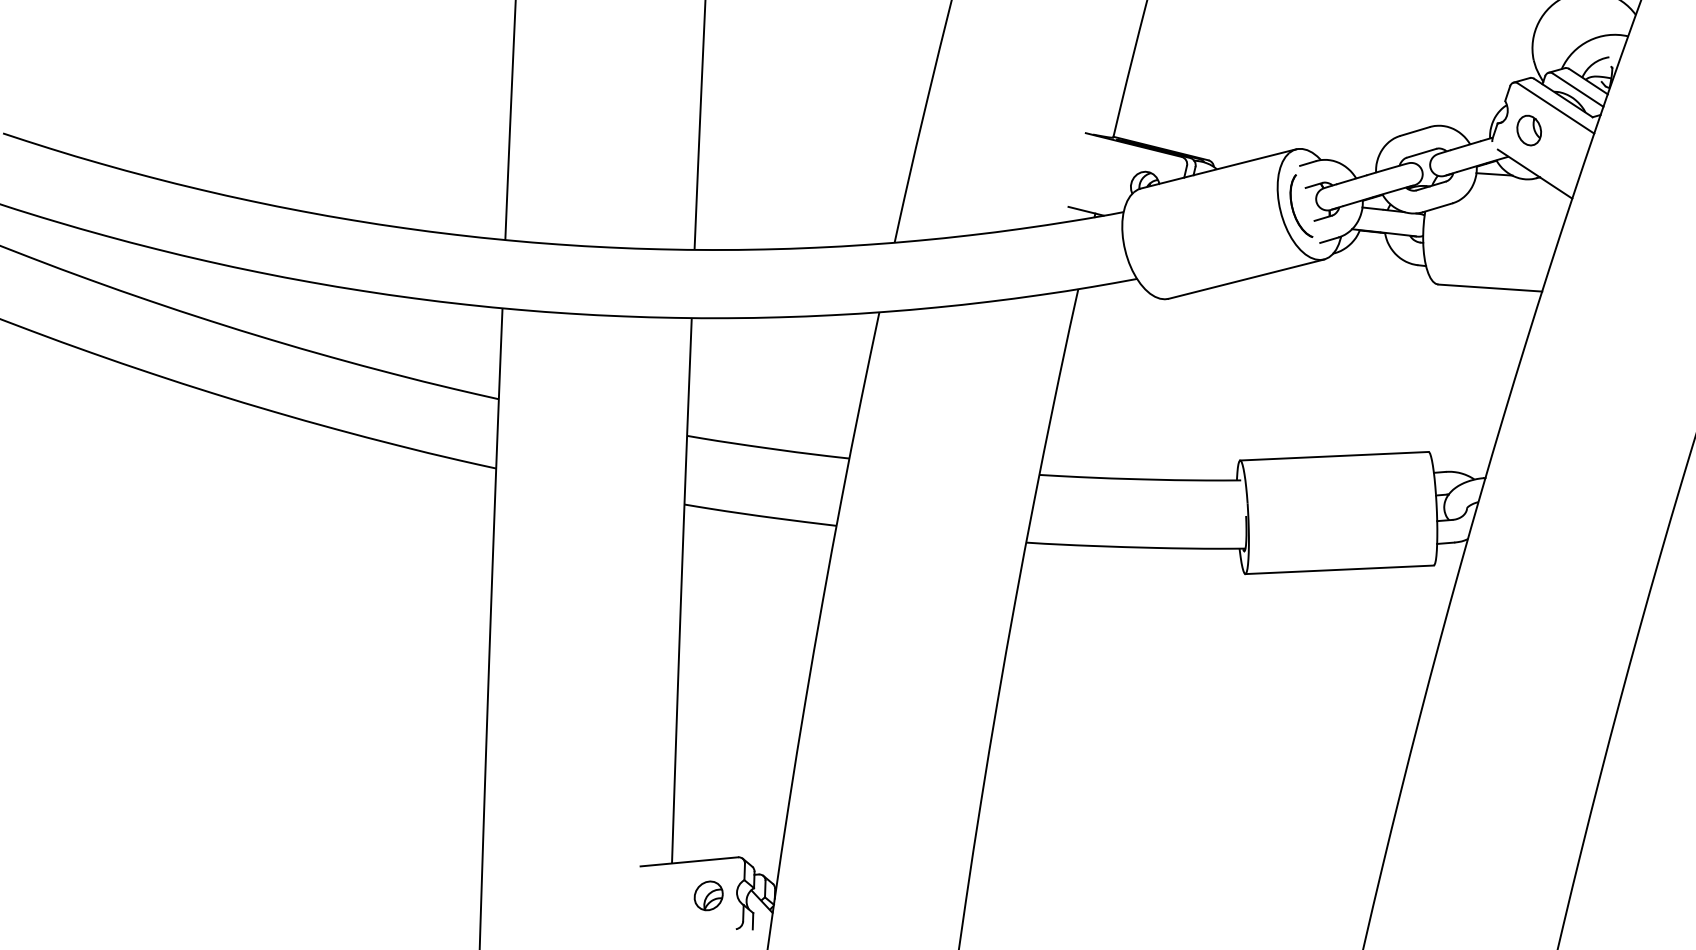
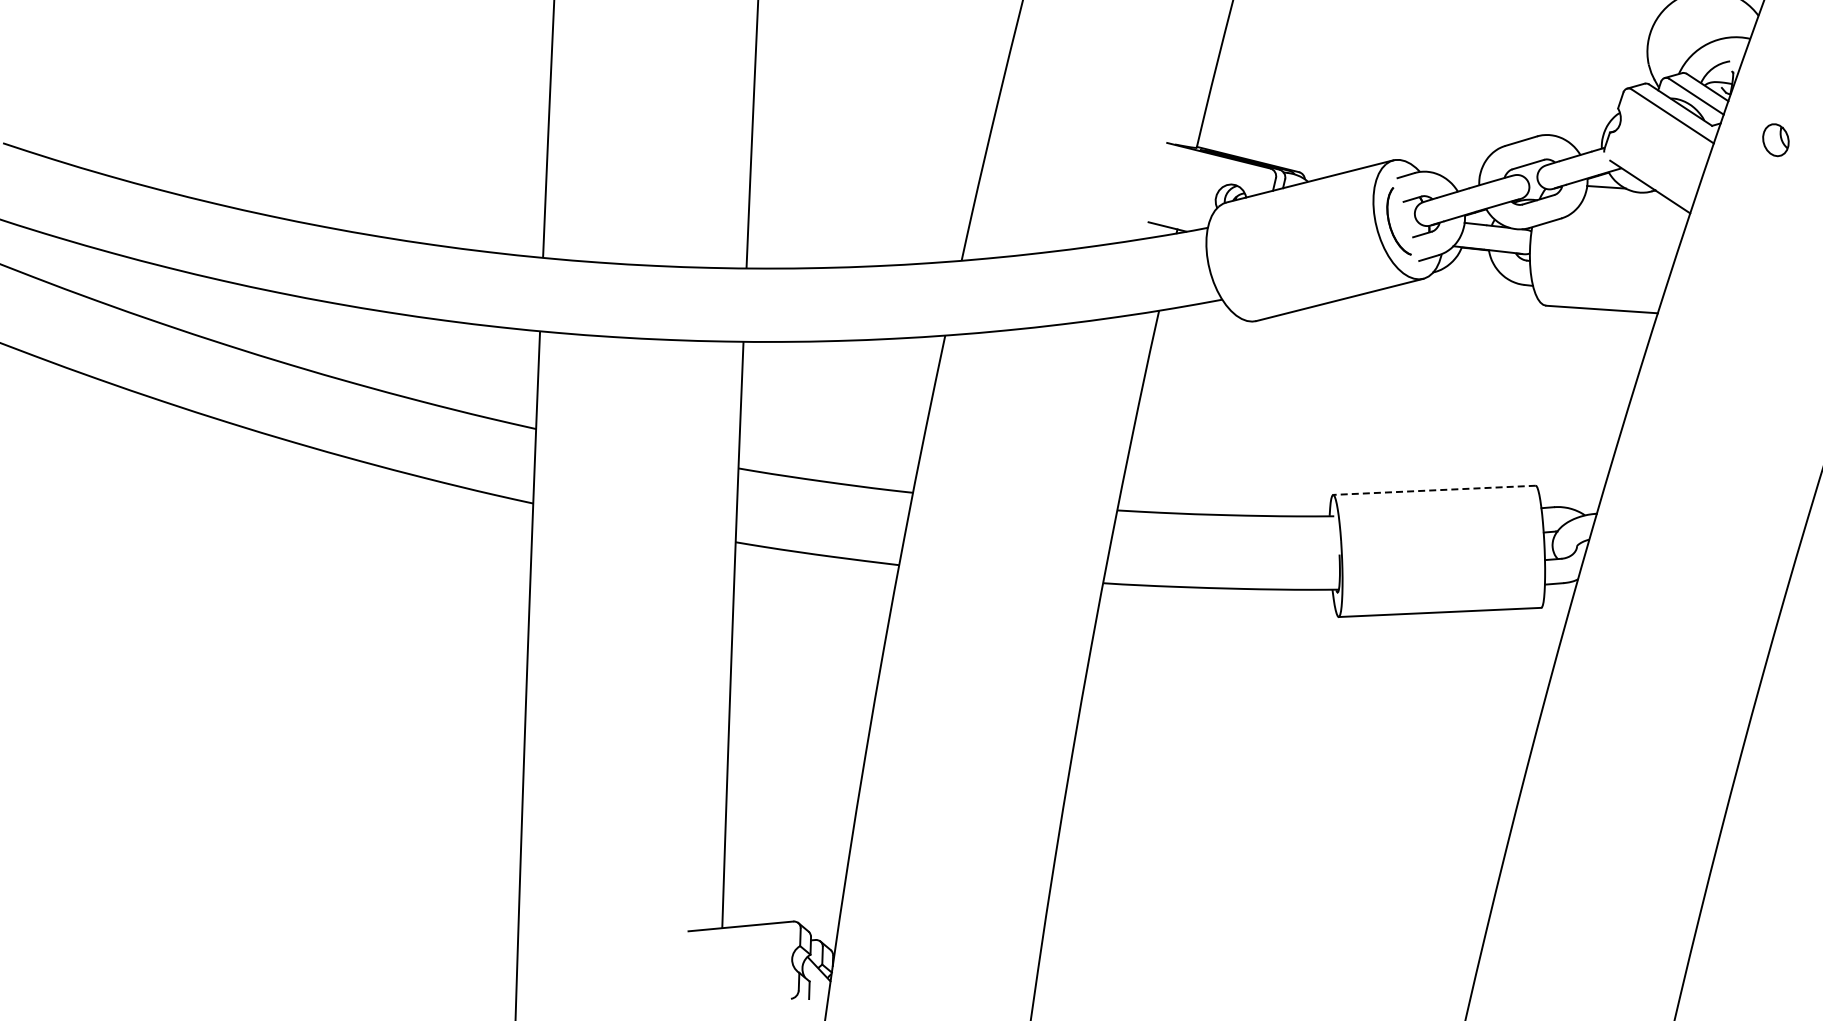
part: (1528, 130) -> (1775, 140), moved
line: (1334, 456) -> (1434, 490), solid -> dashed
part: (708, 895) -> (761, 962), removed

